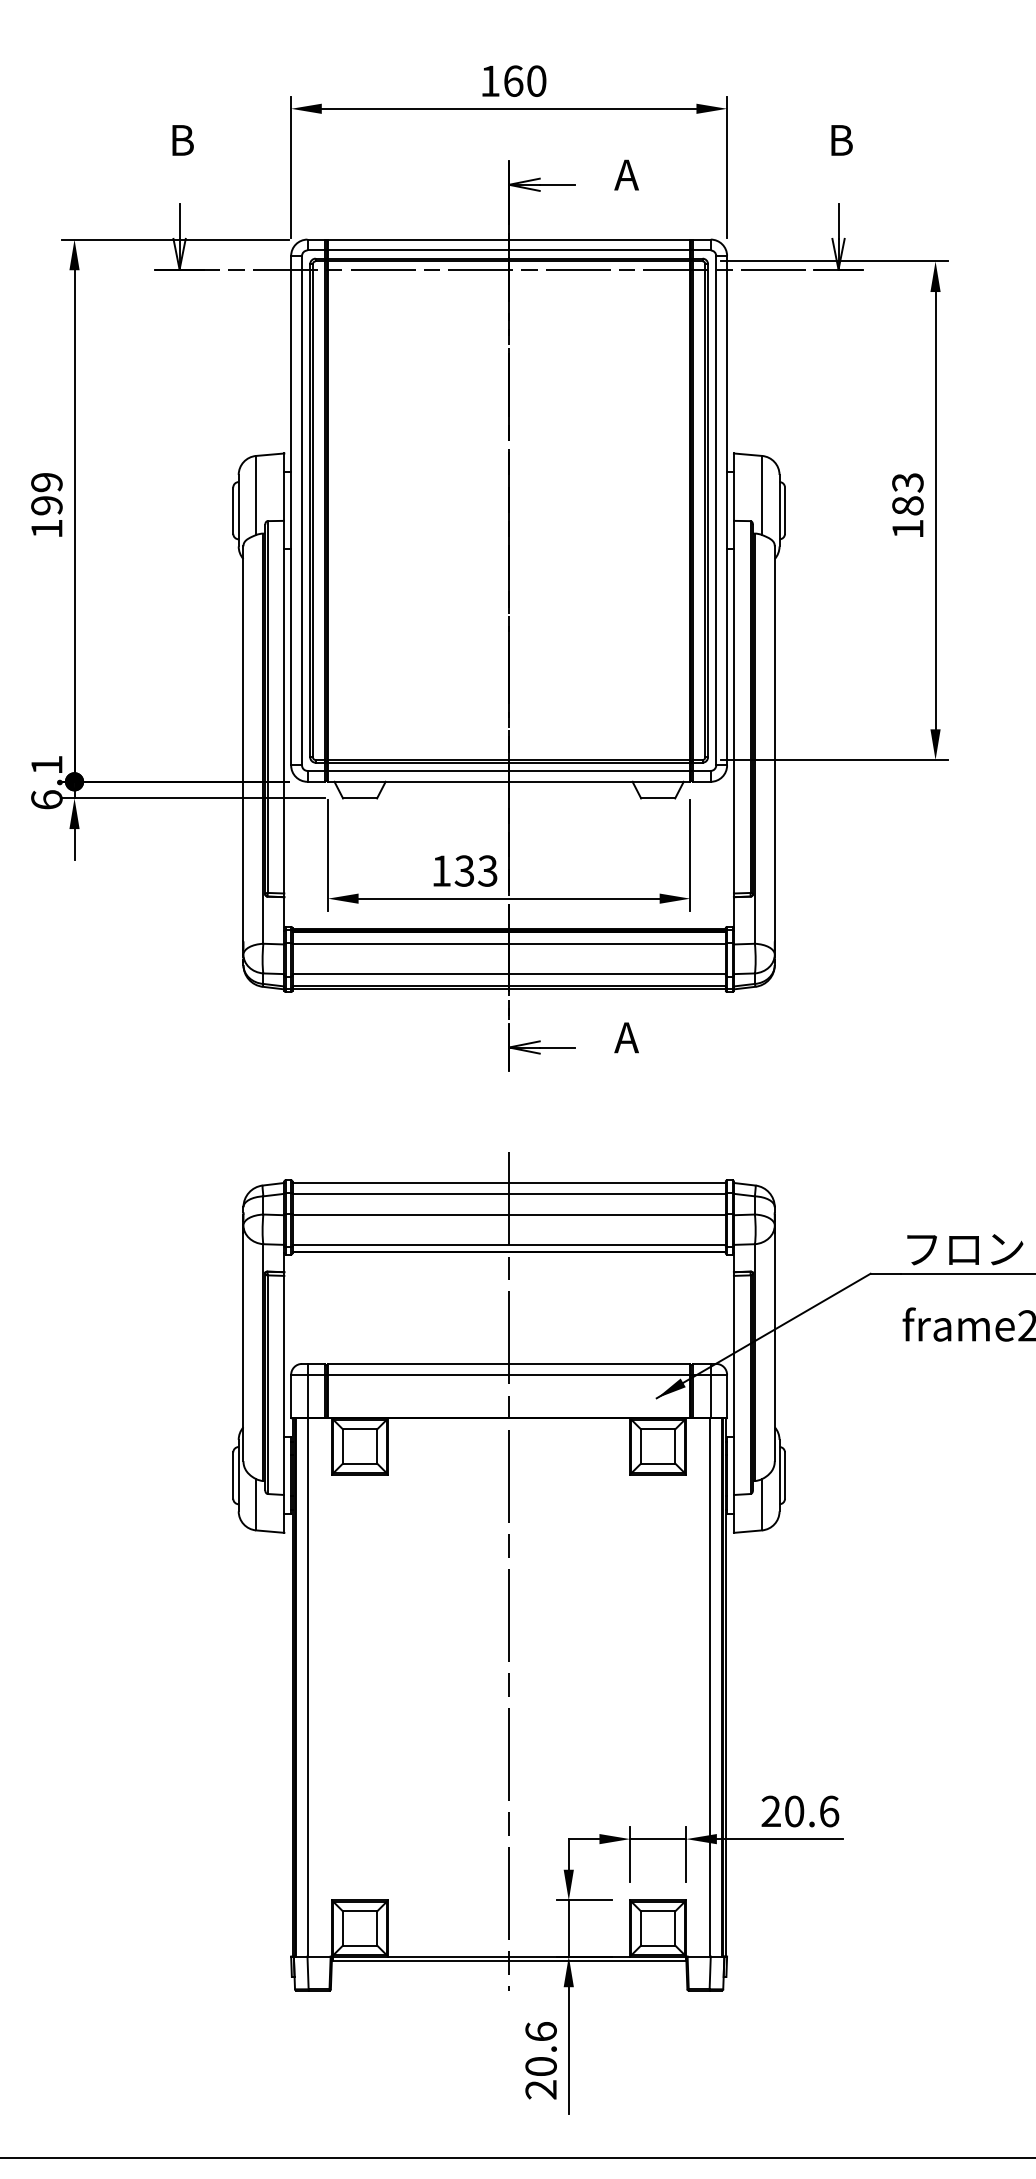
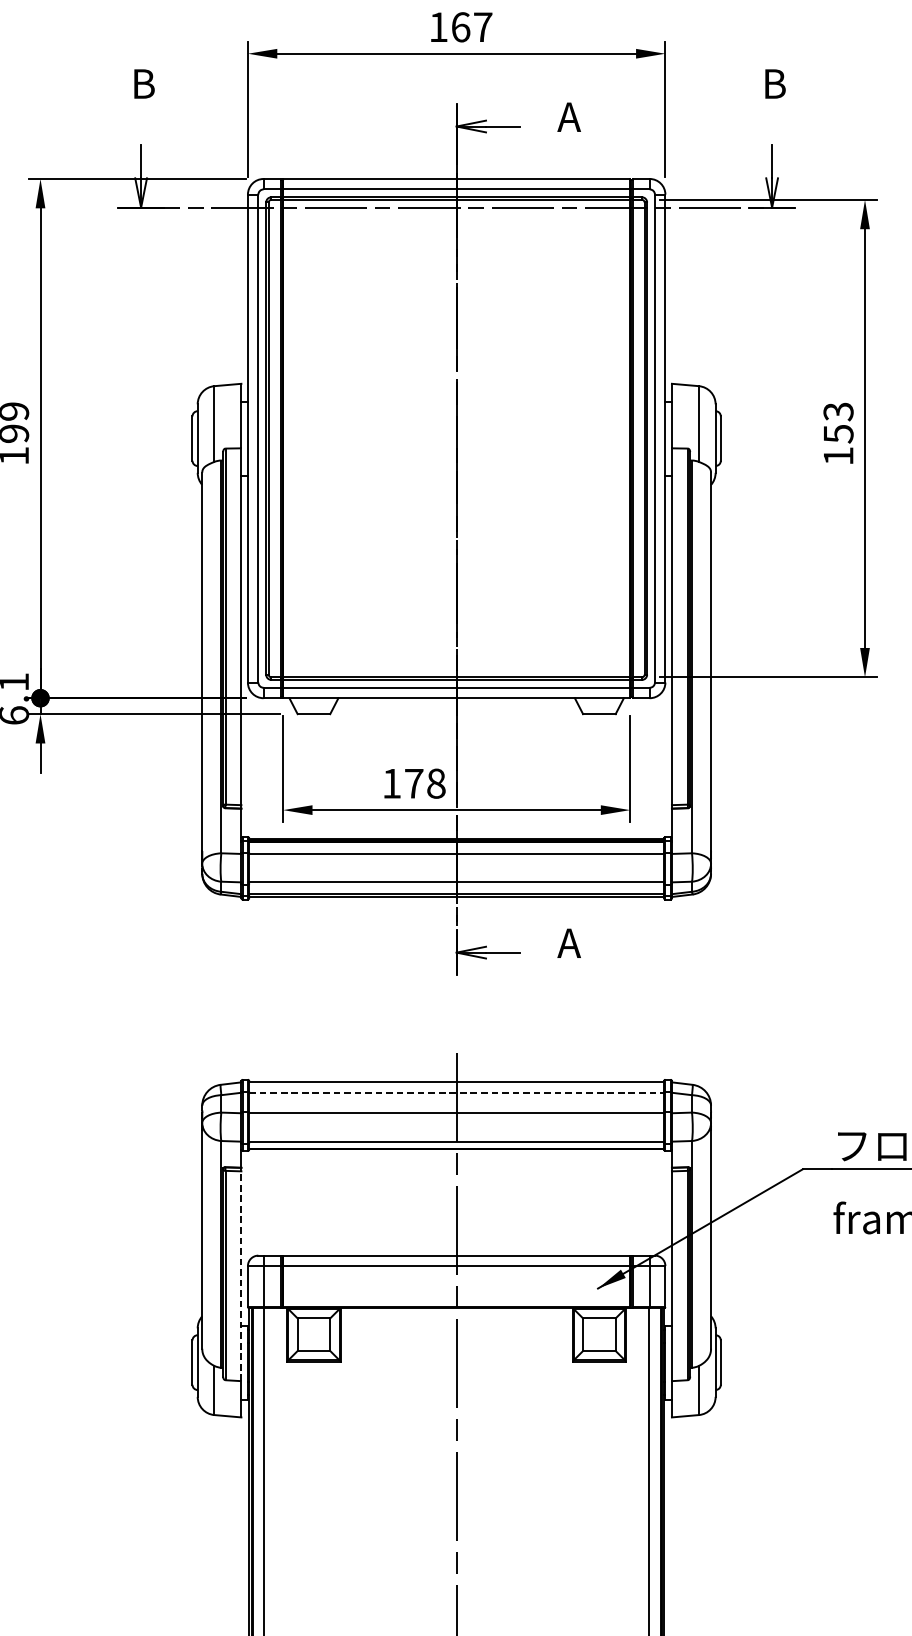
text: (536, 80) -> (482, 26), 160 -> 167
text: (907, 506) -> (838, 434), 183 -> 153
text: (475, 870) -> (424, 783), 133 -> 178
line: (509, 1193) -> (457, 1092), solid -> dashed
line: (284, 1385) -> (241, 1276), solid -> dashed

